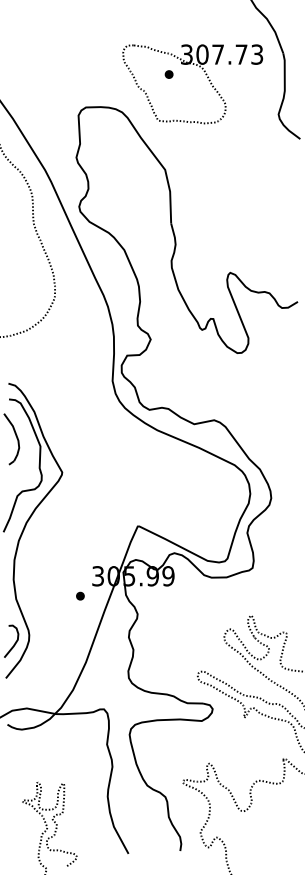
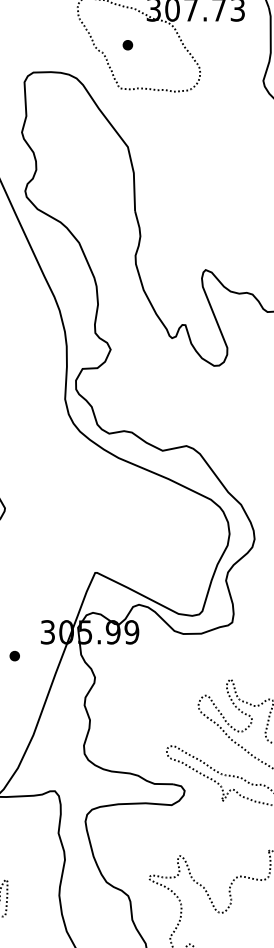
part: (168, 74) -> (127, 45), moved
part: (80, 595) -> (14, 655), moved

